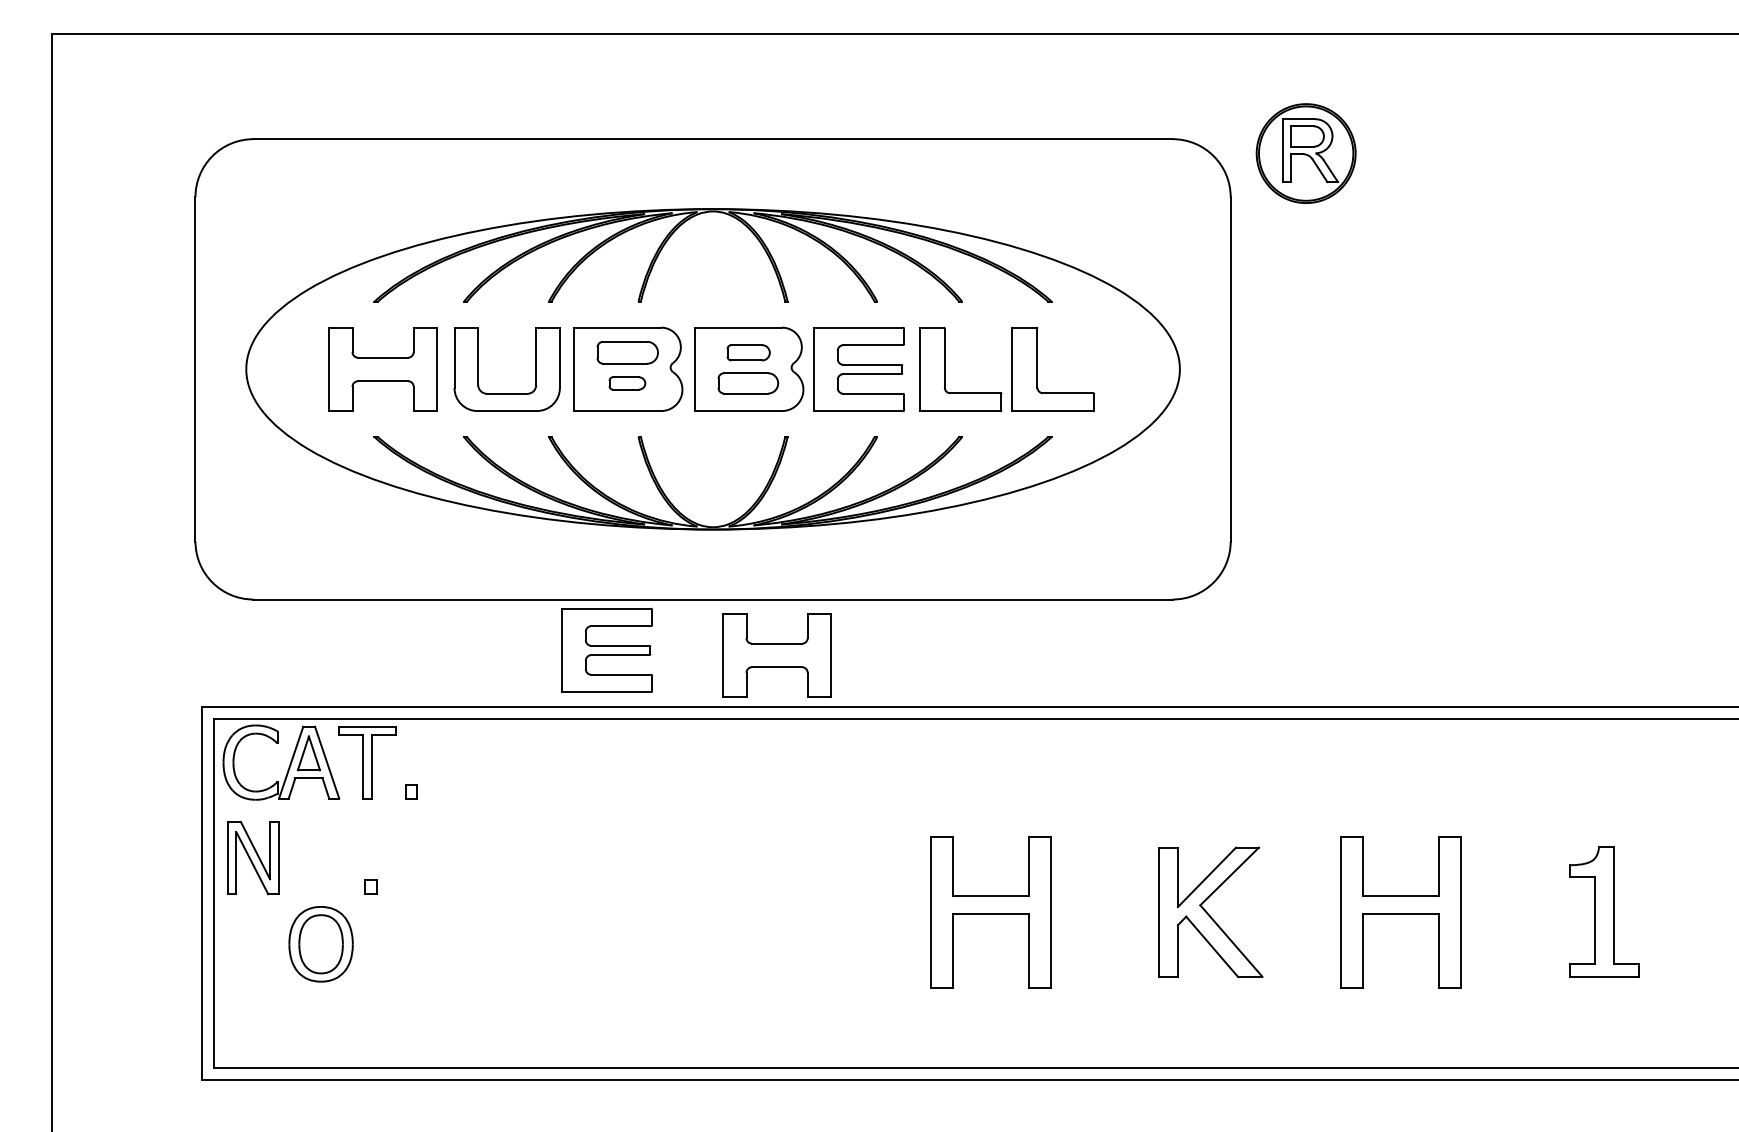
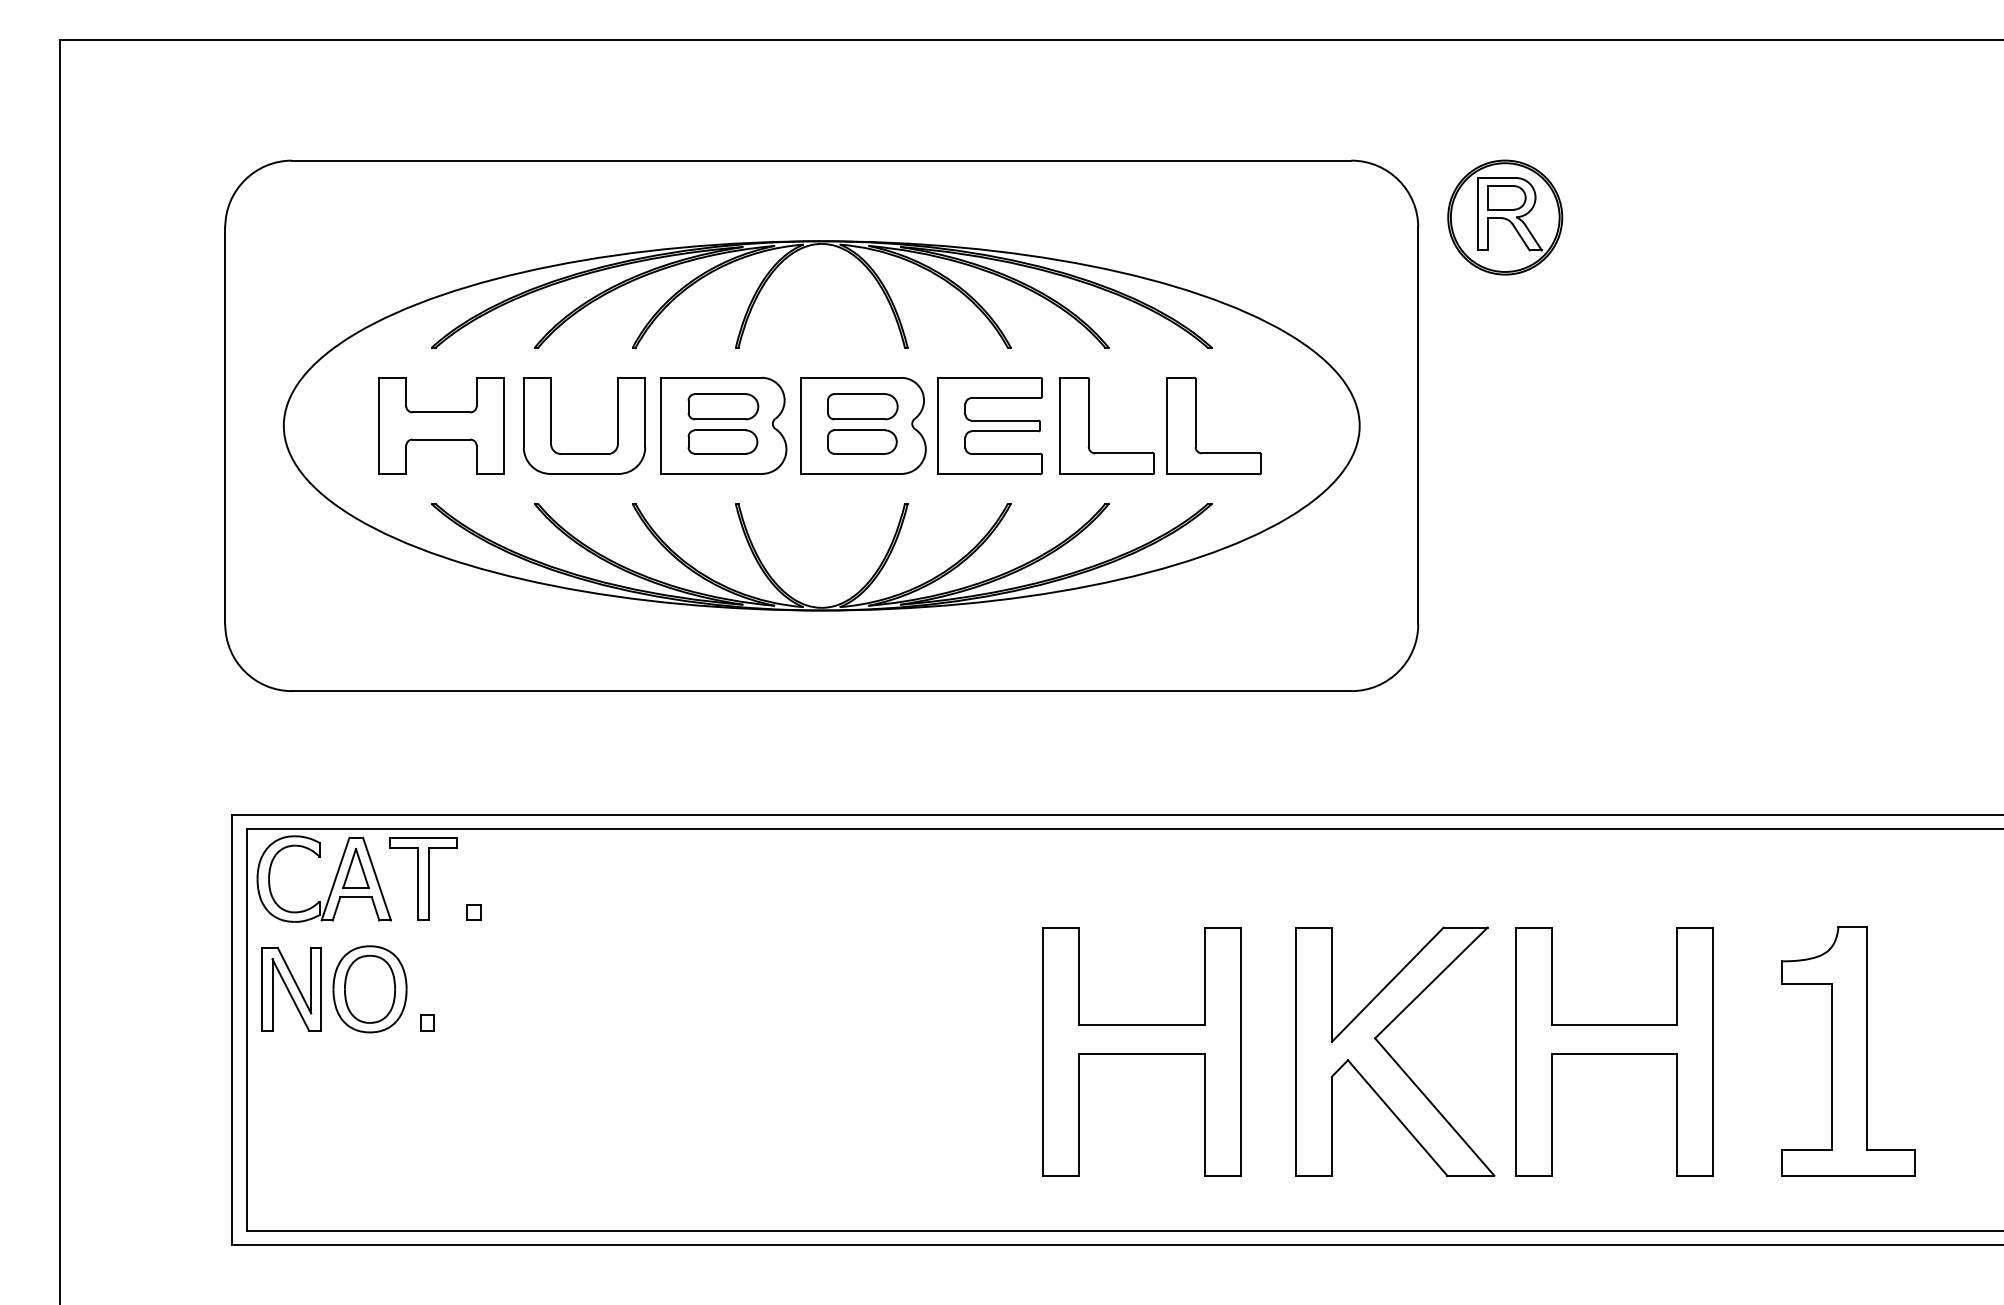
part: (1305, 153) -> (1504, 217), moved
part: (748, 352) -> (862, 406), size x1.43
part: (627, 383) -> (723, 442), size x1.67
part: (606, 650) -> (698, 749), removed
part: (776, 655) -> (894, 755), removed
part: (1210, 911) -> (1394, 1050), size x1.67
part: (1604, 911) -> (1849, 1050), size x1.67
part: (990, 912) -> (1141, 1051), size x1.43
part: (1400, 912) -> (1613, 1051), size x1.43
part: (320, 944) -> (369, 989), moved

